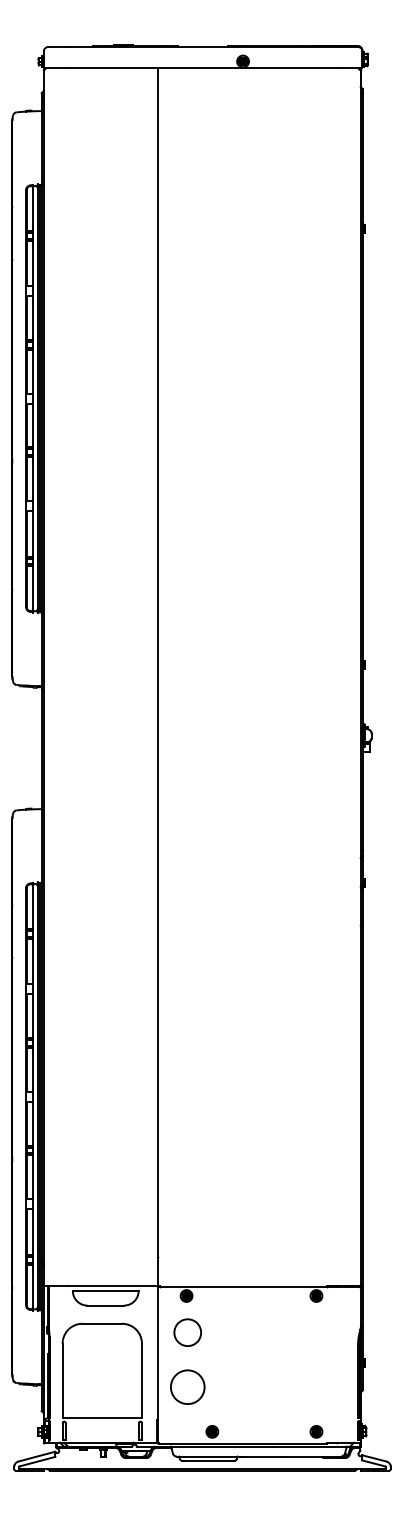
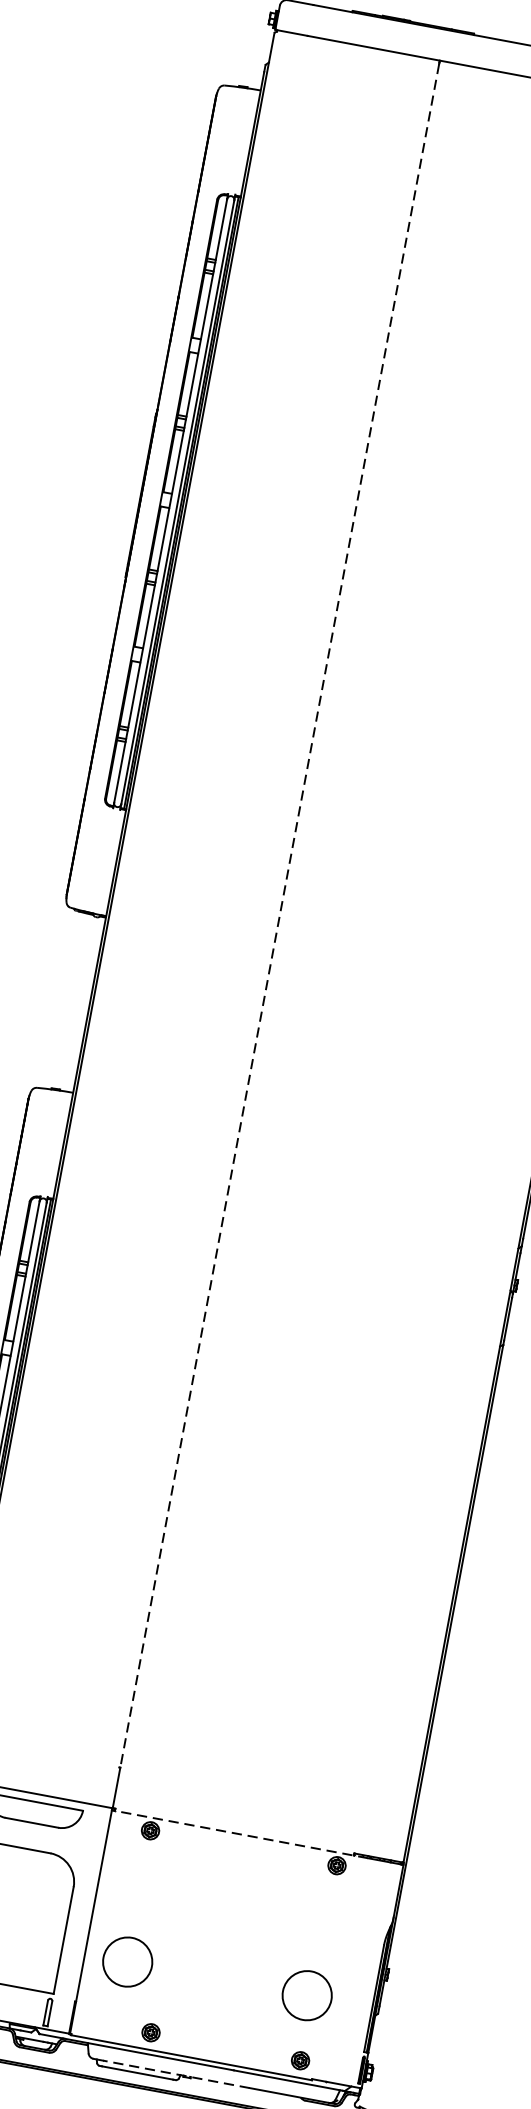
line: (158, 664) -> (279, 916), solid -> dashed
line: (247, 1287) -> (240, 1834), solid -> dashed
circle: (187, 1332) -> (142, 1883), removed
circle: (312, 1386) -> (307, 1994), added
line: (234, 1456) -> (176, 2074), solid -> dashed

